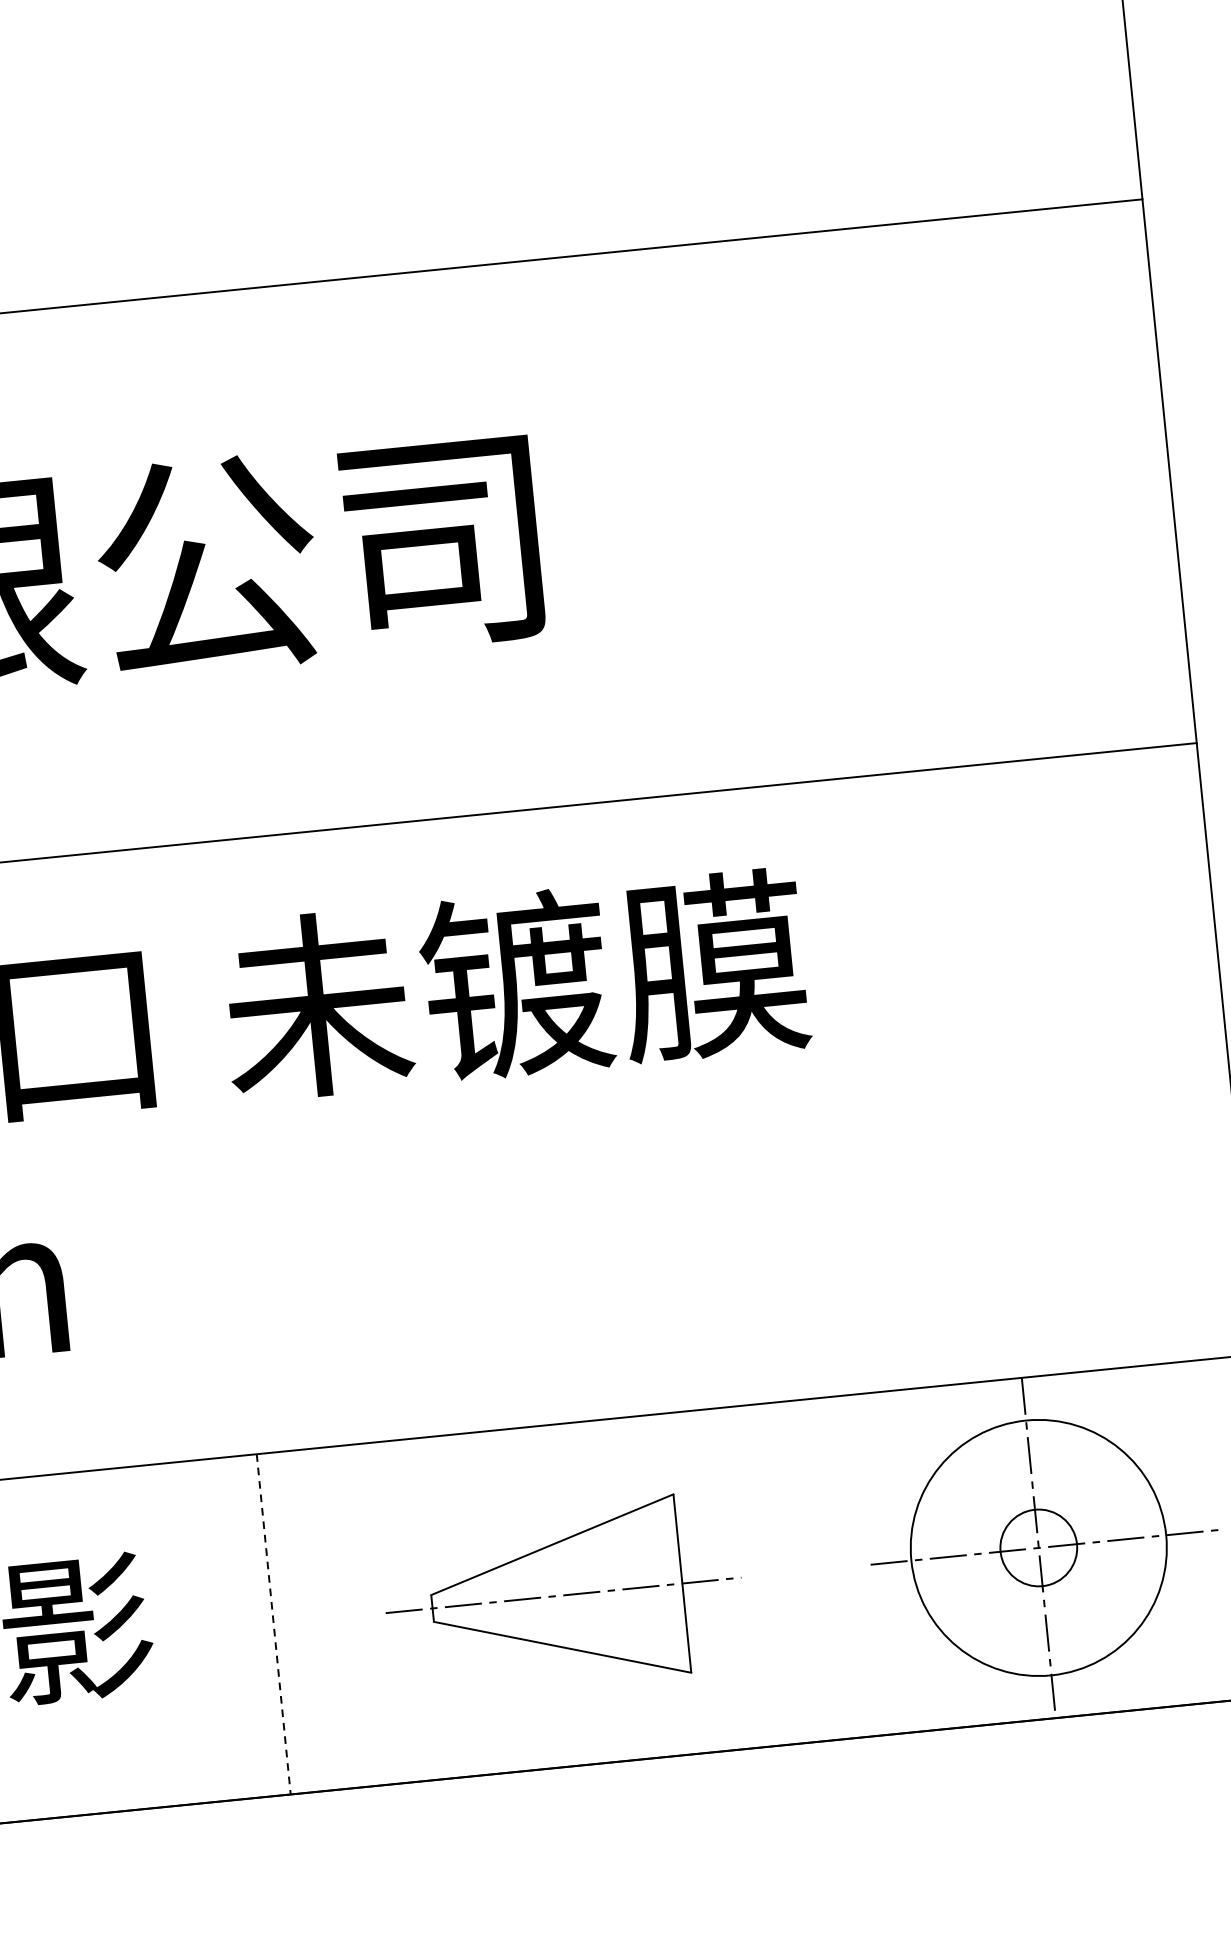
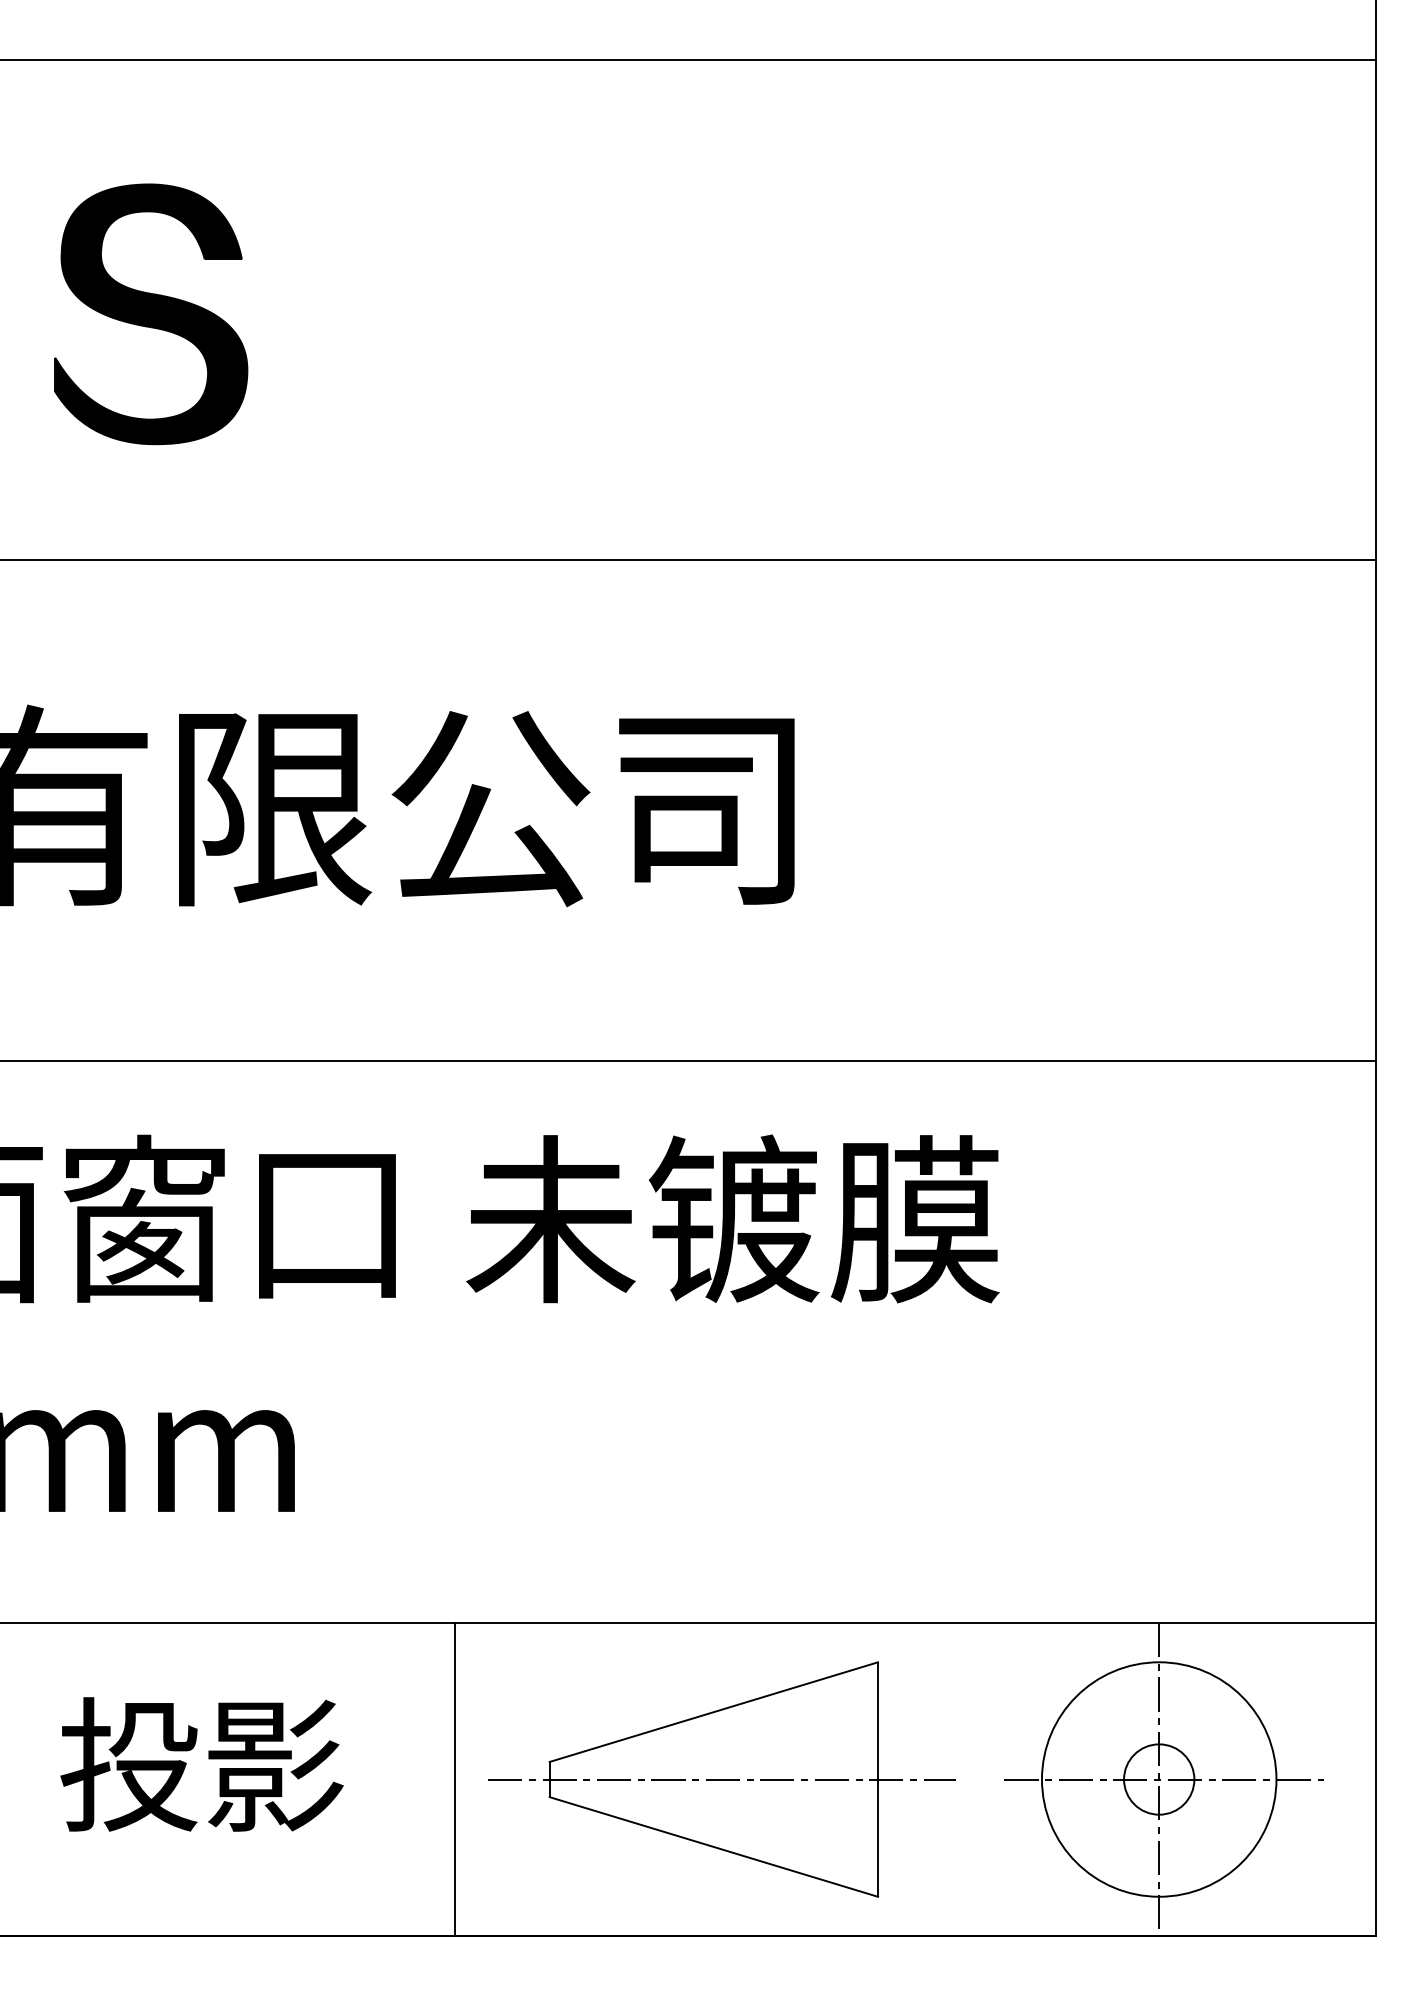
part: (563, 1595) -> (721, 1779), size x1.43
line: (274, 1624) -> (455, 1779), dashed -> solid

